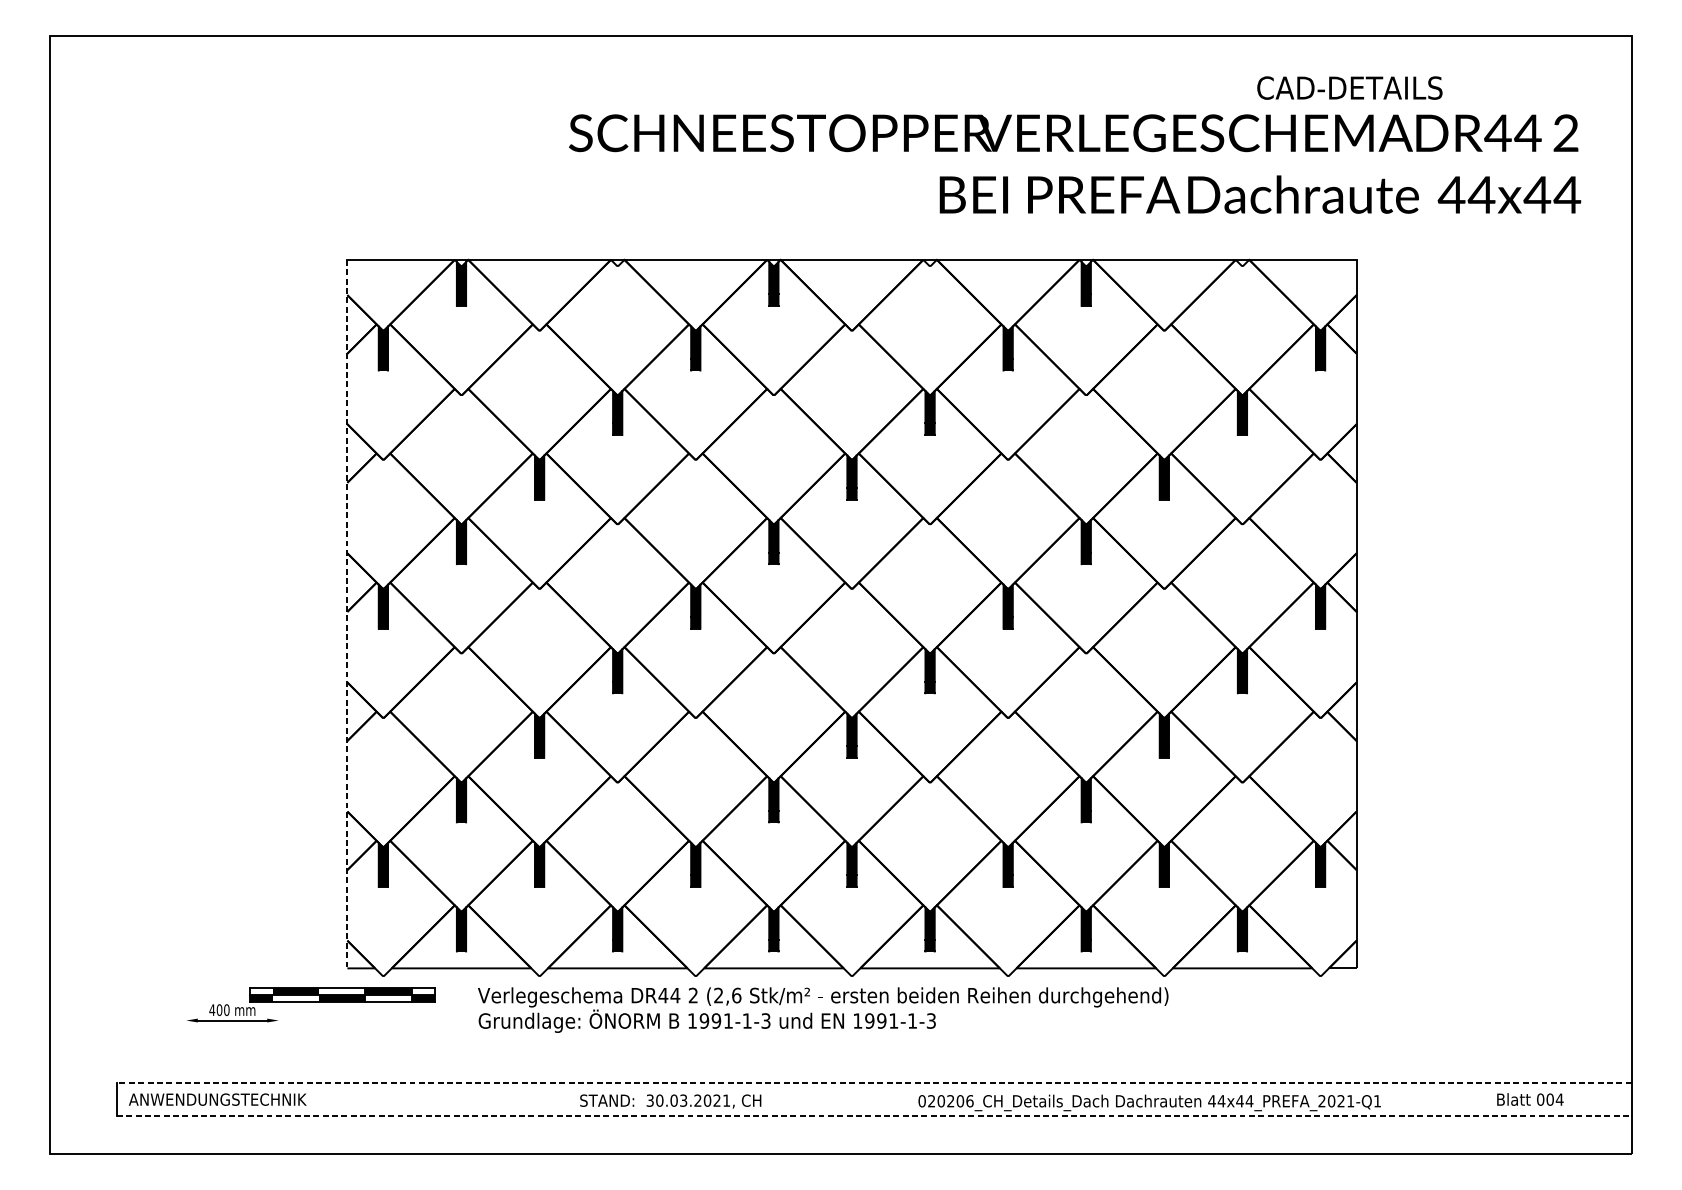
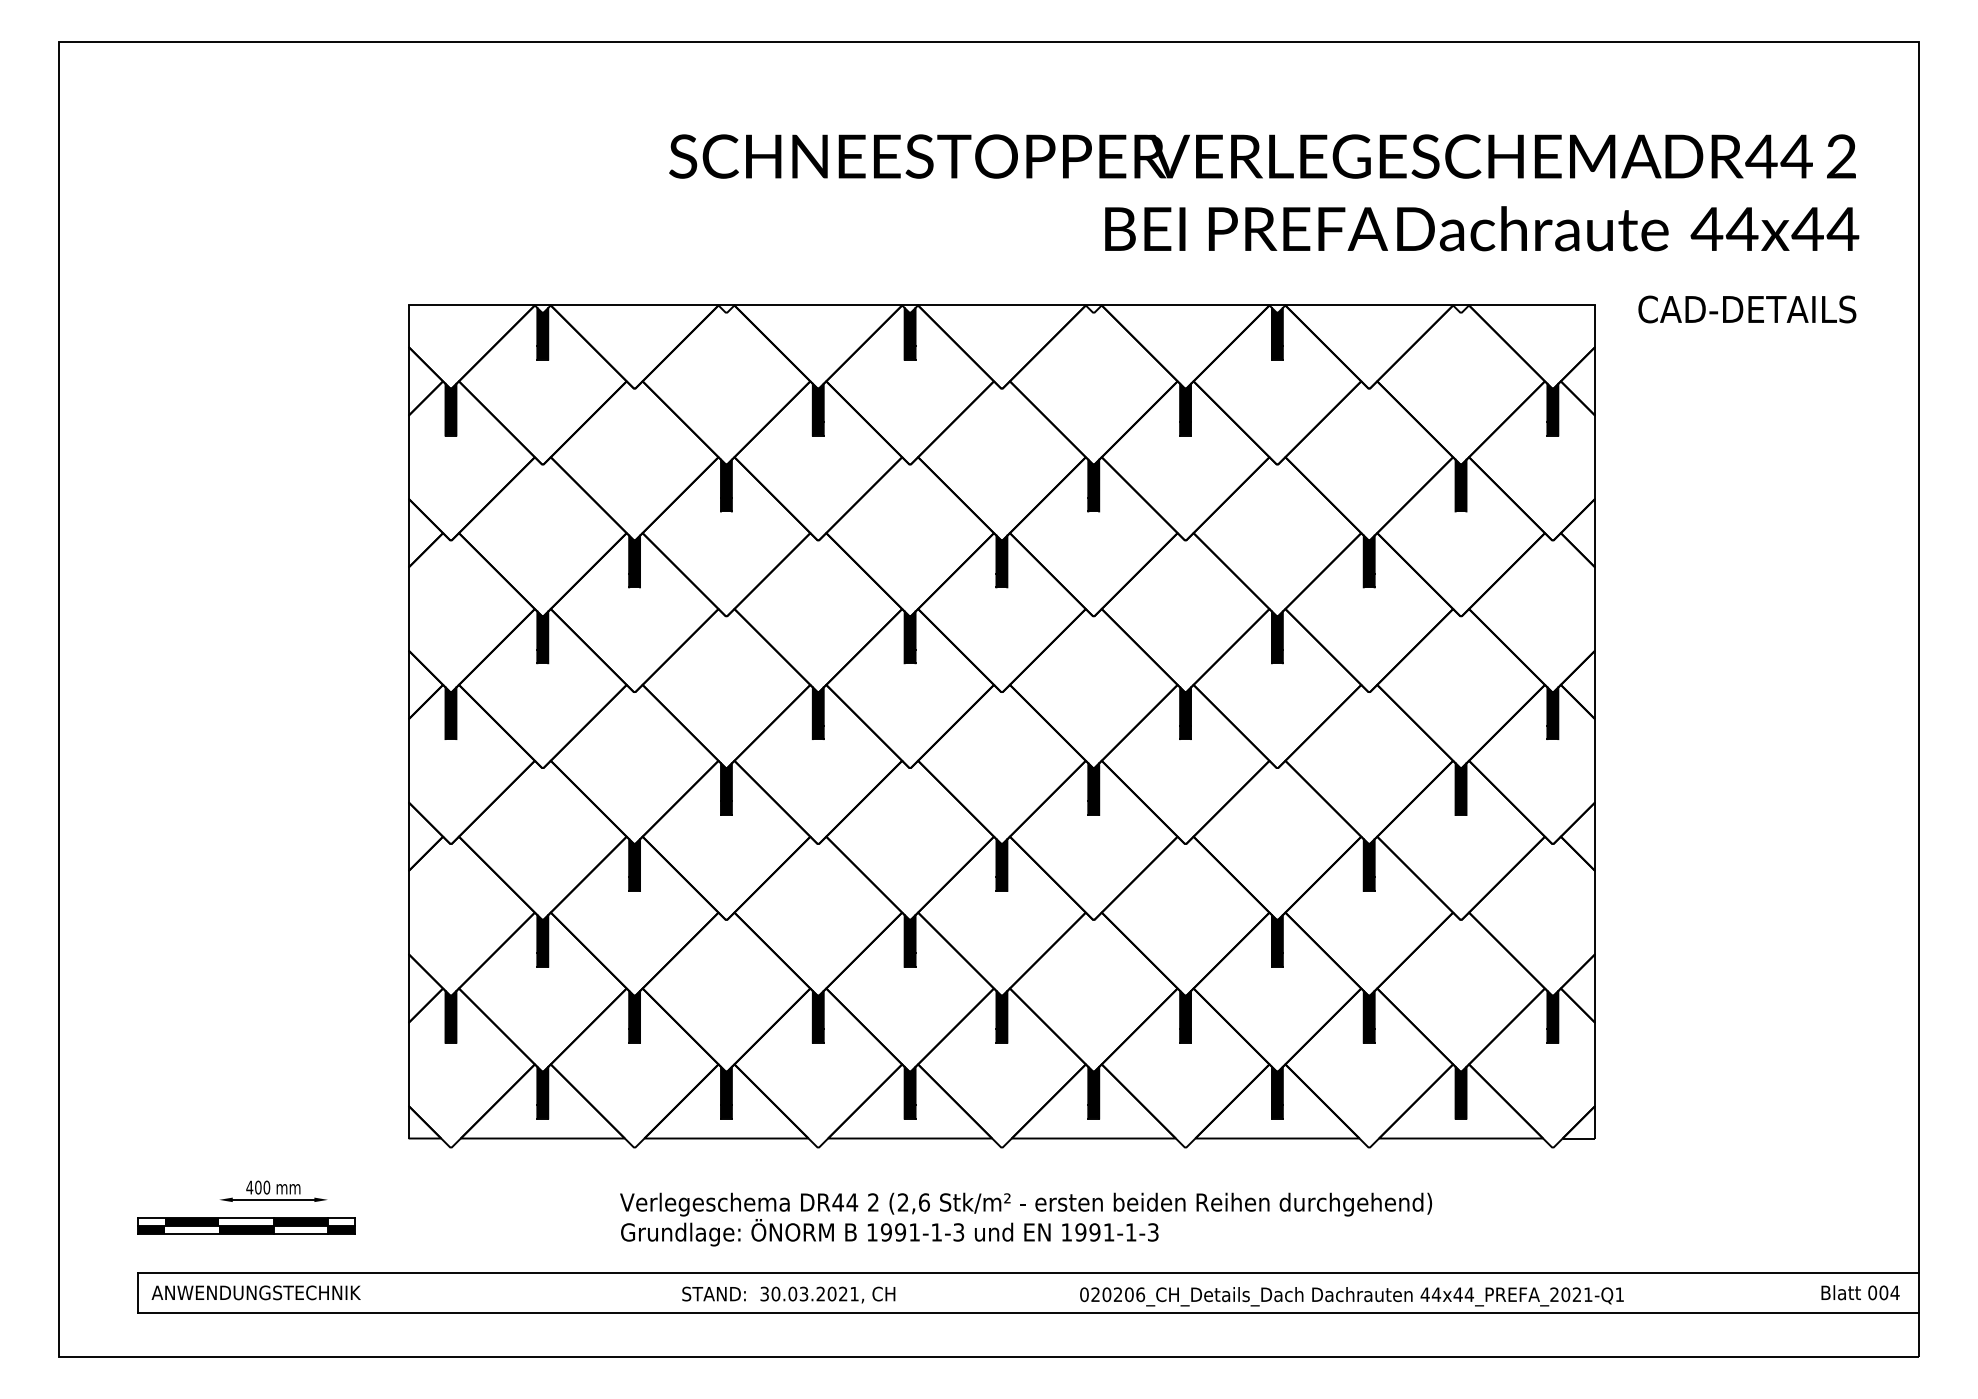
text: (1350, 88) -> (1747, 309), moved
line: (347, 613) -> (408, 721), dashed -> solid
part: (342, 994) -> (246, 1225), moved
text: (822, 1010) -> (1025, 1219), moved
line: (874, 1083) -> (1028, 1273), dashed -> solid
text: (1530, 1099) -> (1860, 1292), moved
line: (874, 1116) -> (1028, 1312), dashed -> solid

